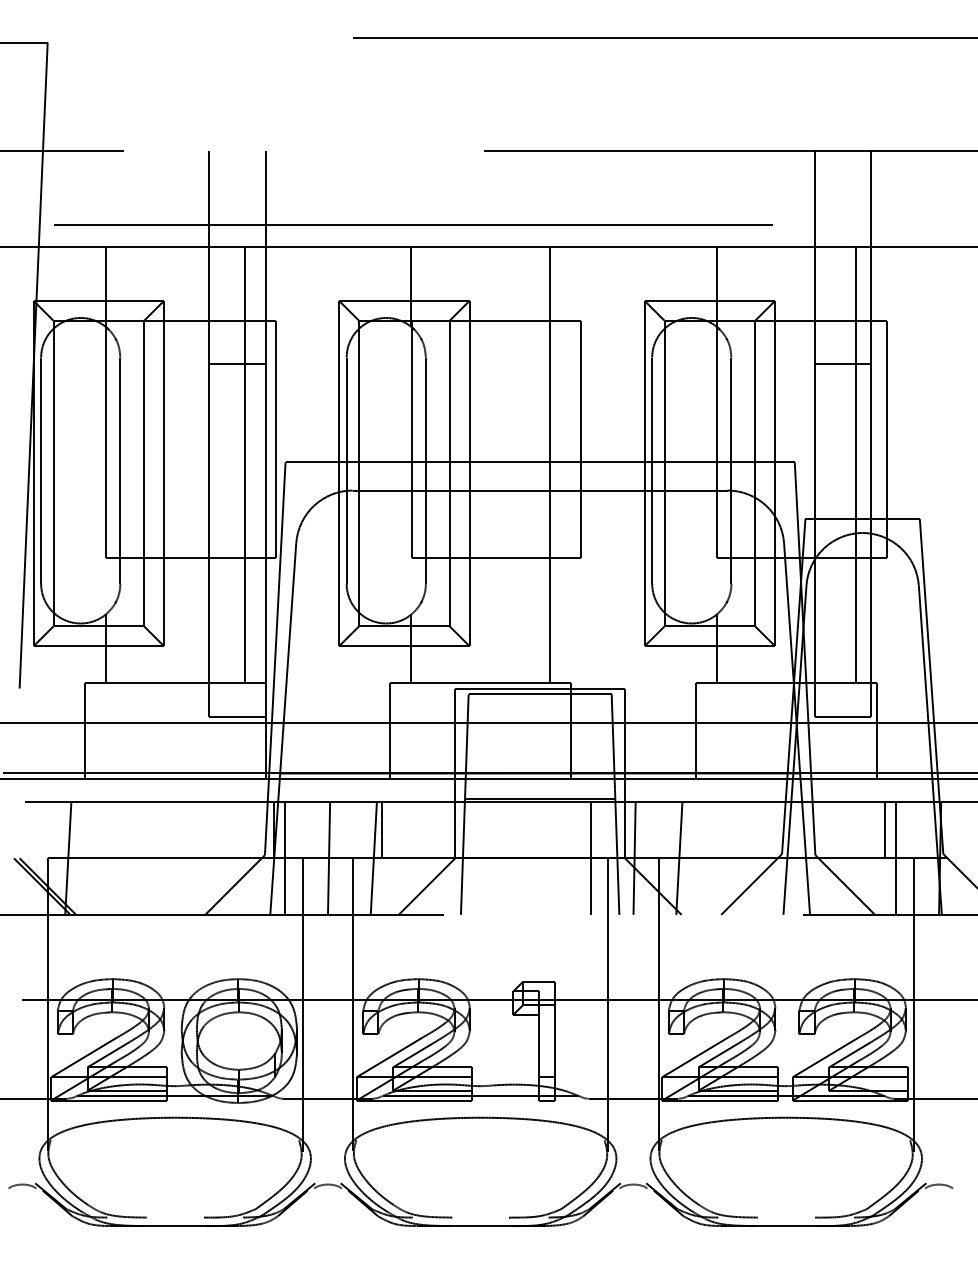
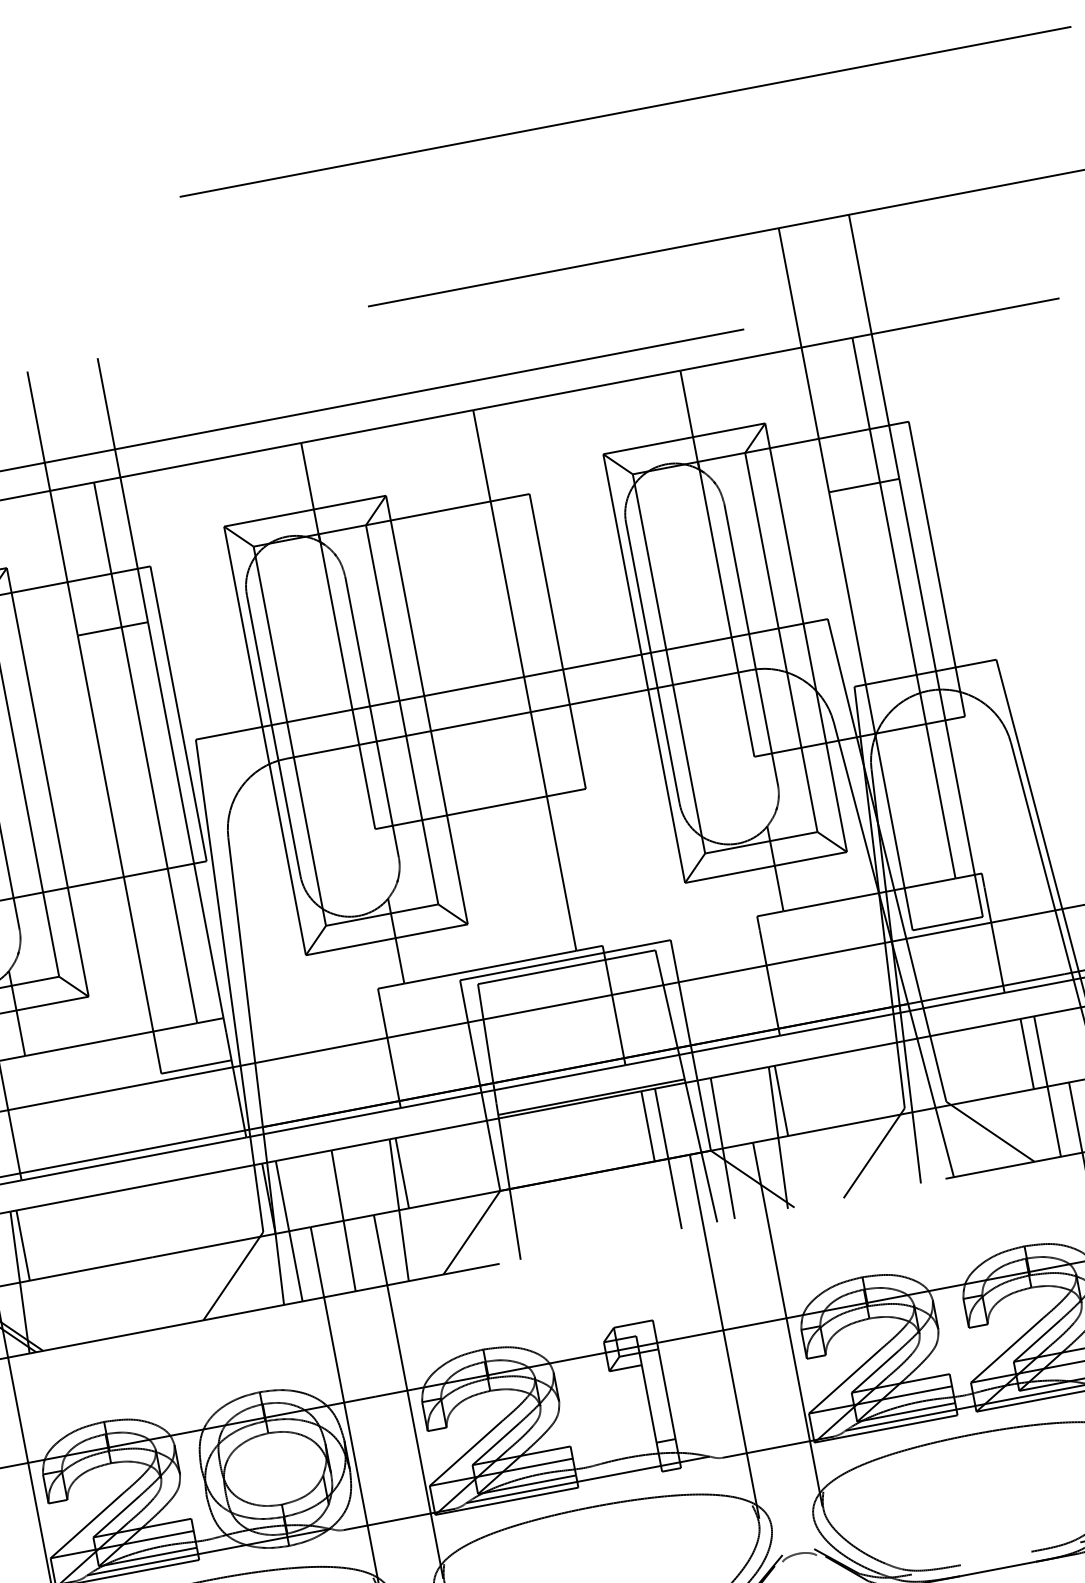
line: (76, 829) -> (23, 1244), added
line: (579, 829) -> (647, 1125), added
line: (687, 829) -> (781, 1100), added

